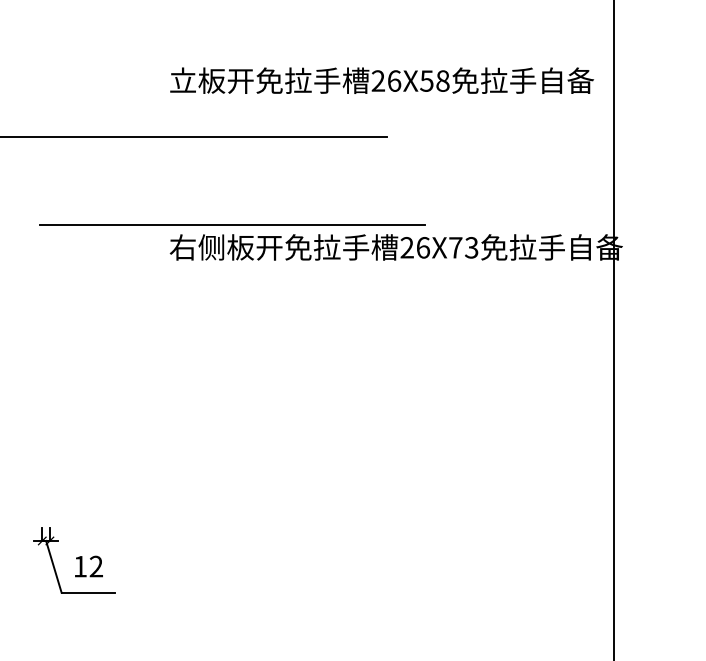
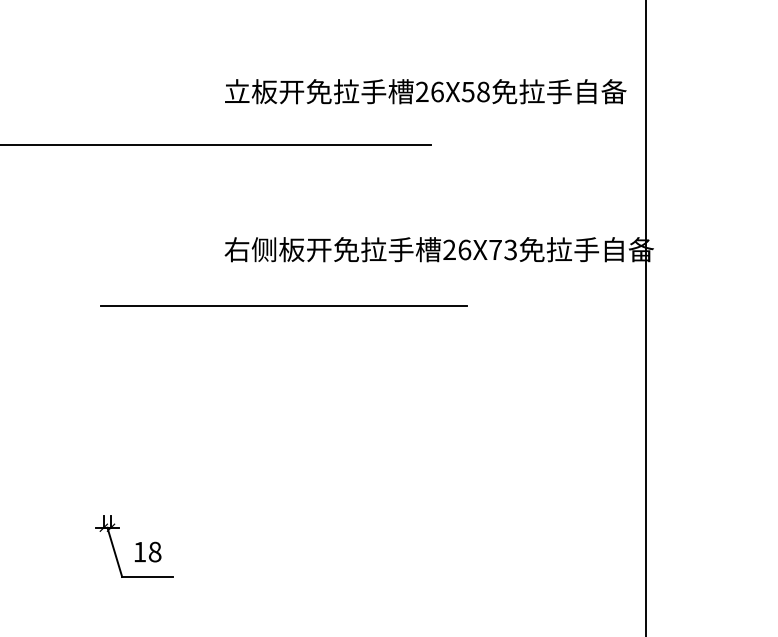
line: (231, 224) -> (283, 305), moved
text: (95, 566) -> (154, 551), 12 -> 18

